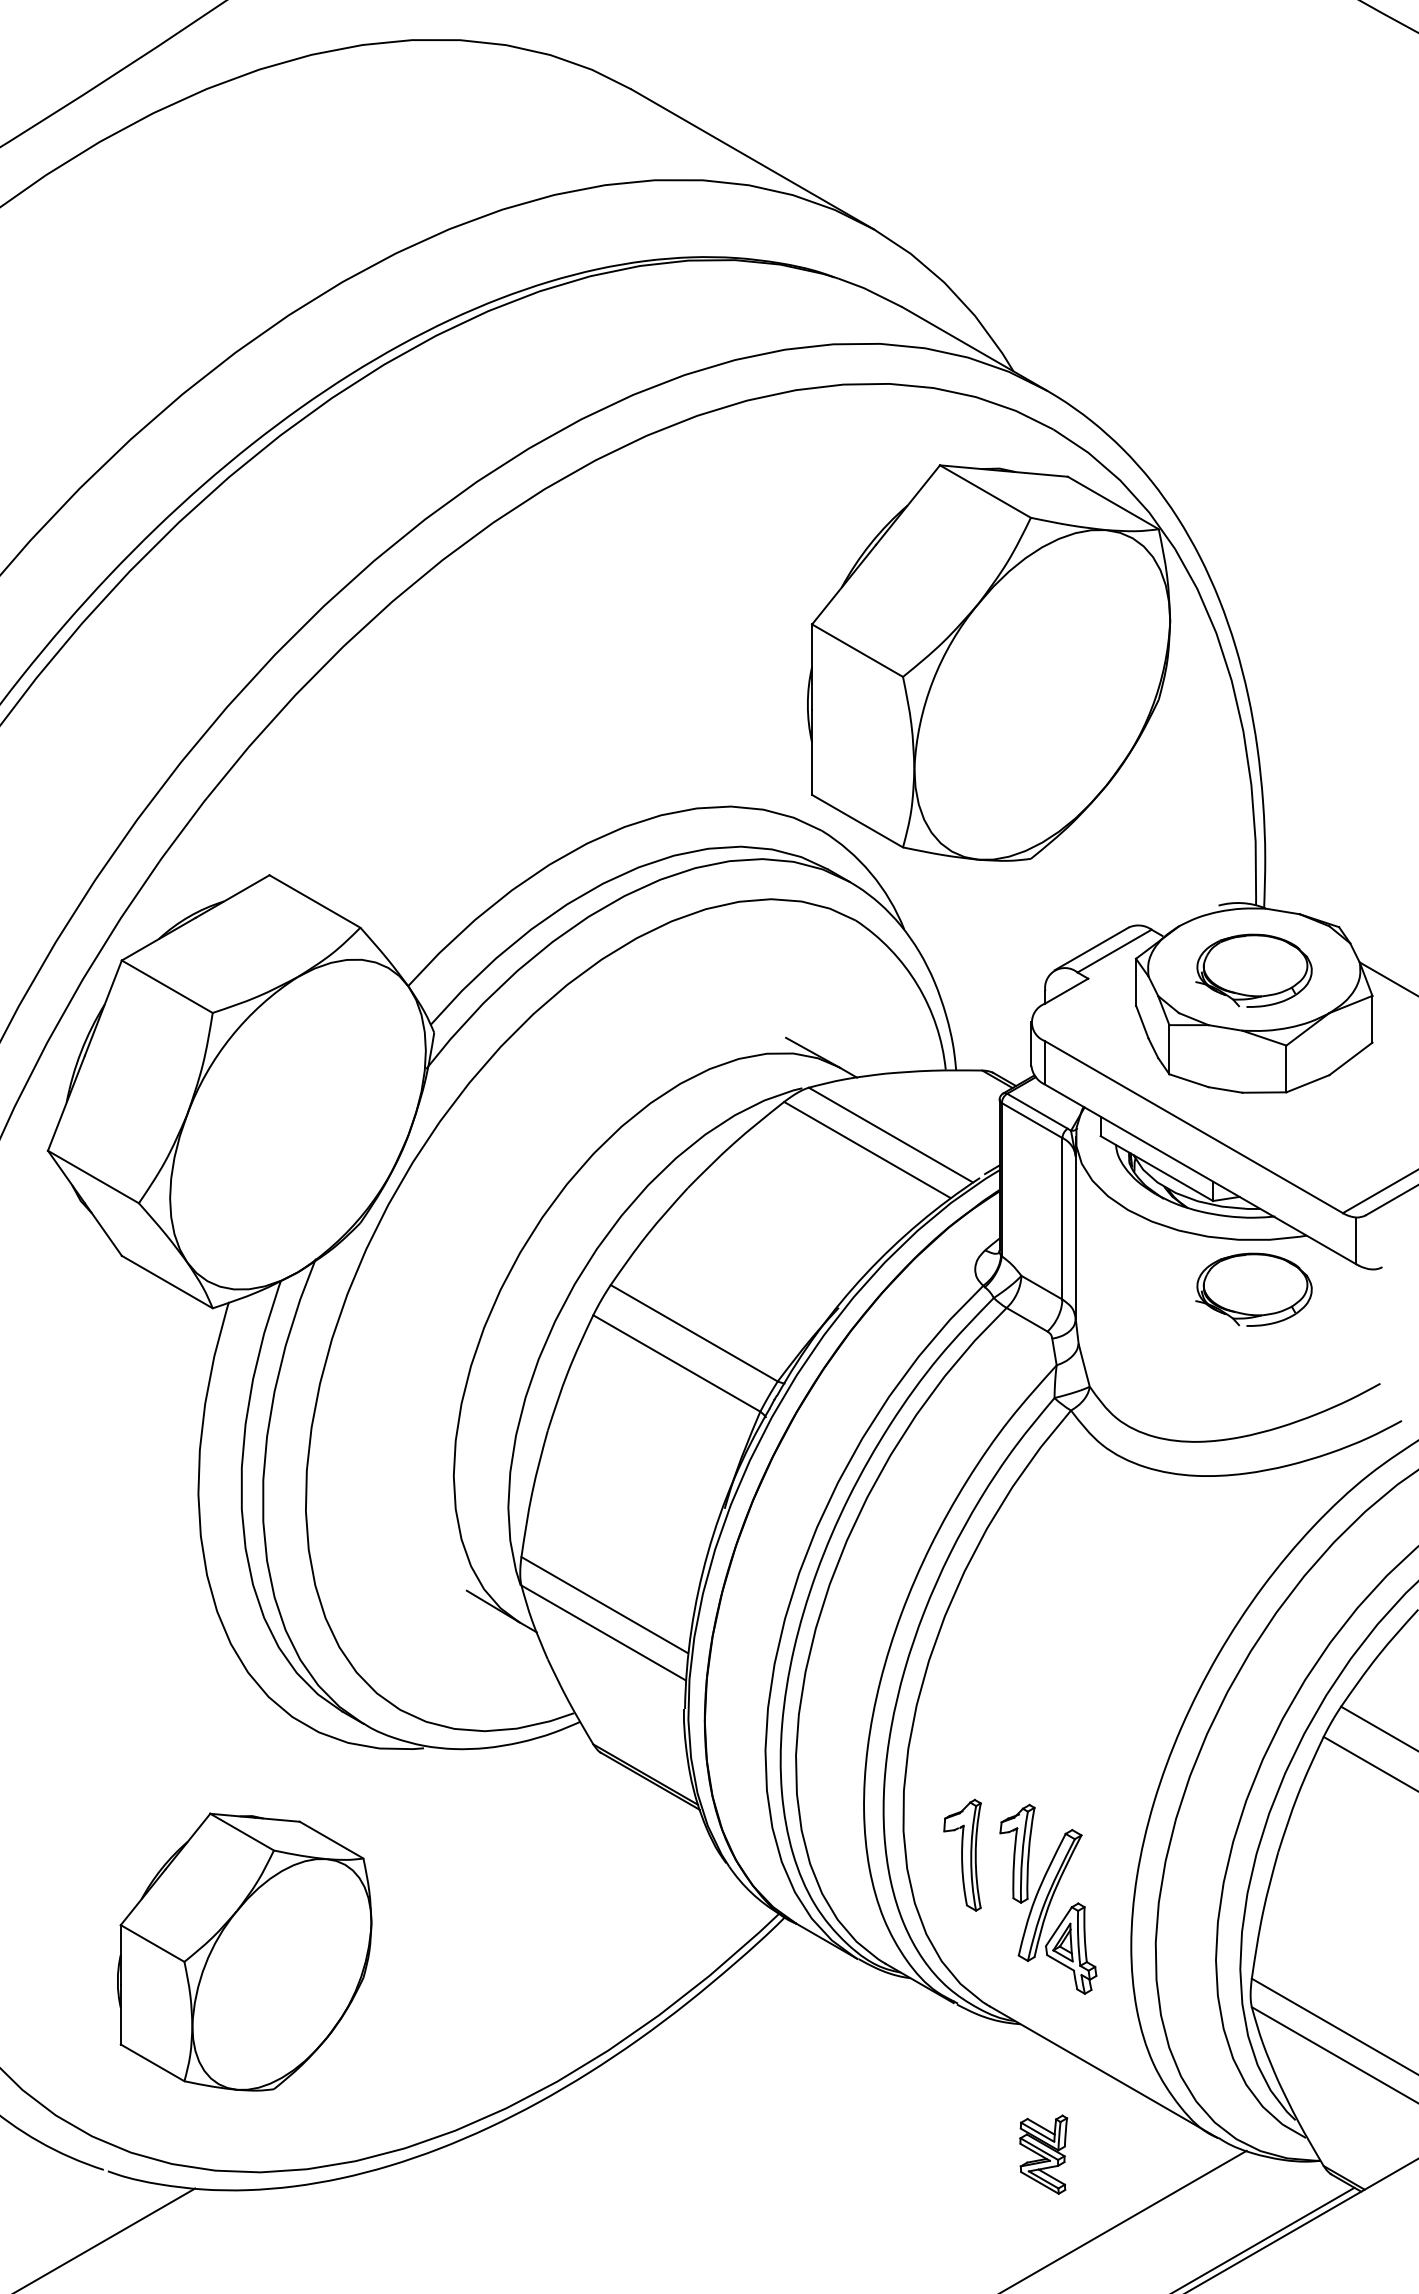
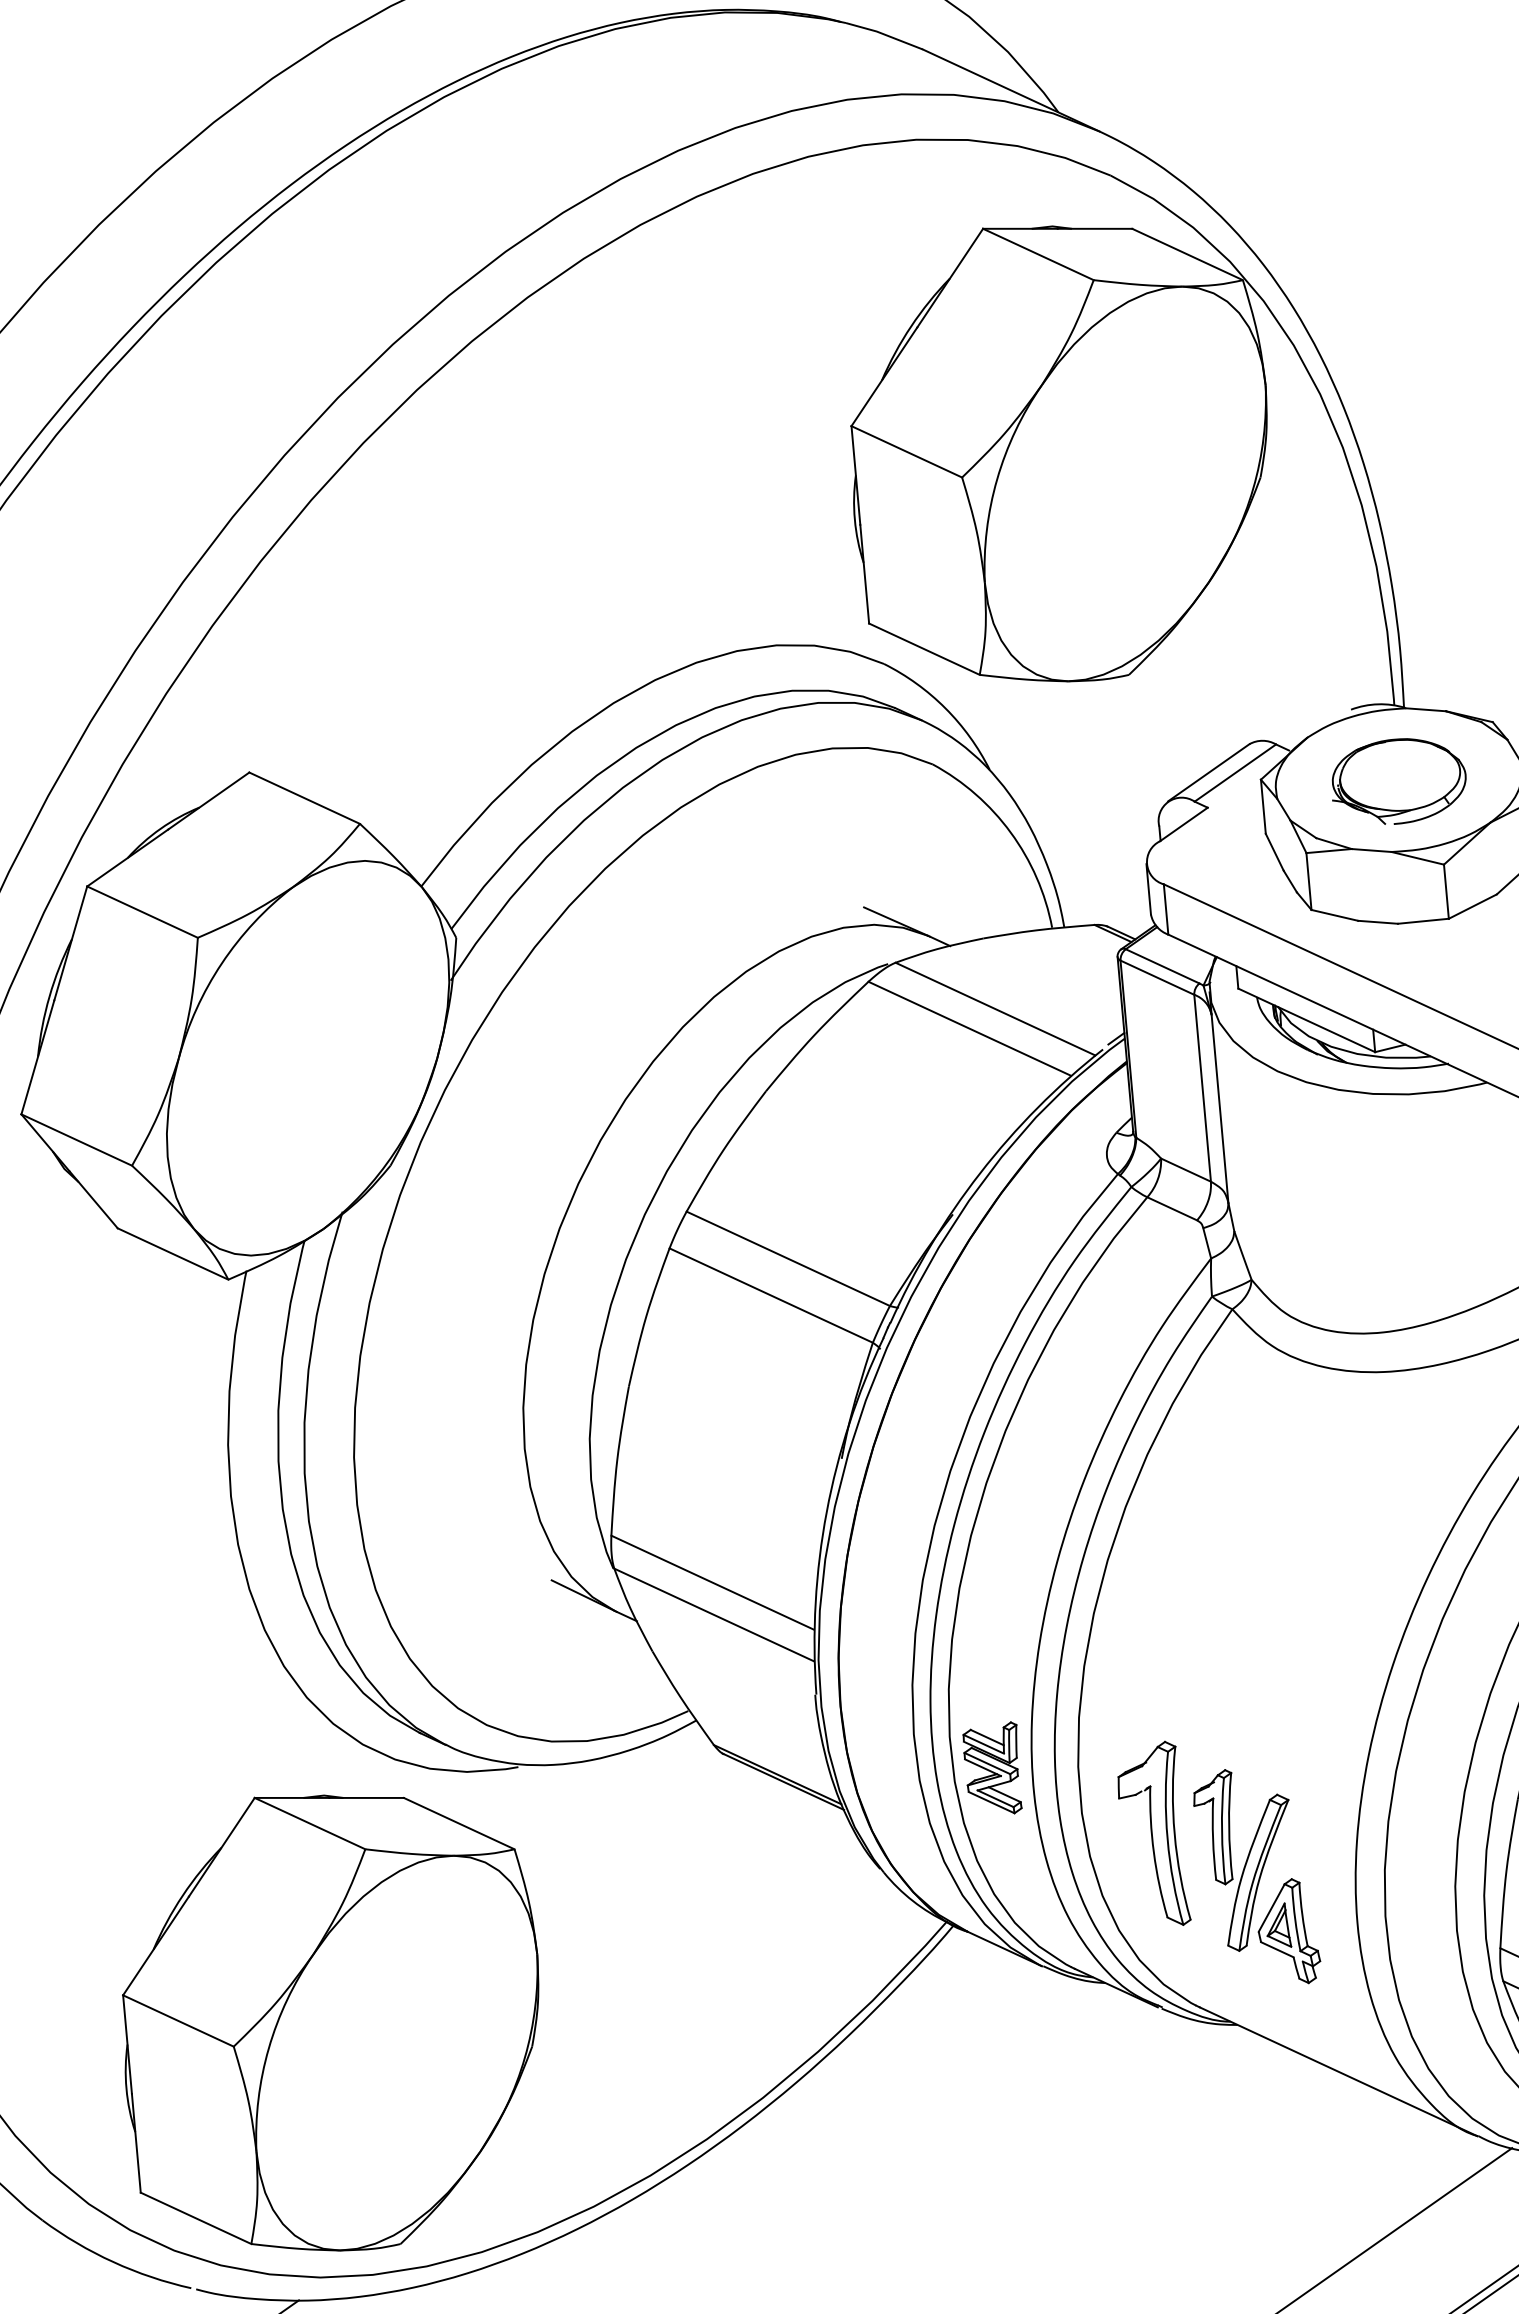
part: (1253, 1289) -> (1431, 1150), removed
part: (962, 1855) -> (1152, 1835), size x1.43
part: (244, 1951) -> (331, 2020), size x1.43
part: (1043, 2154) -> (992, 1769), moved

